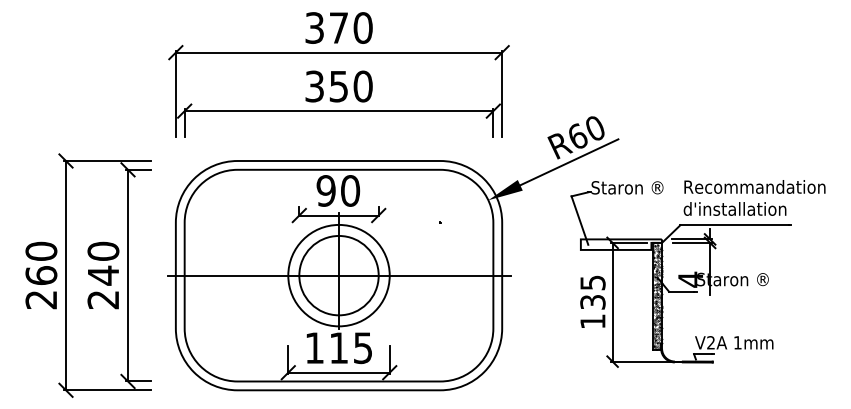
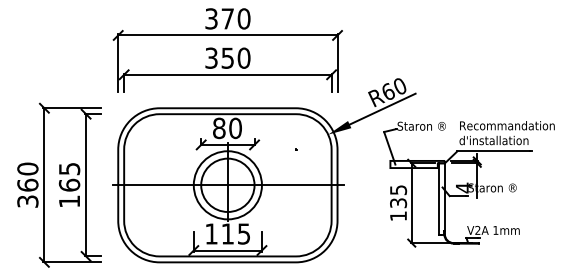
text: (325, 191) -> (218, 128), 90 -> 80
text: (103, 274) -> (69, 184), 240 -> 165
hatch: (656, 296) -> (441, 199), removed
text: (40, 299) -> (27, 201), 260 -> 360

